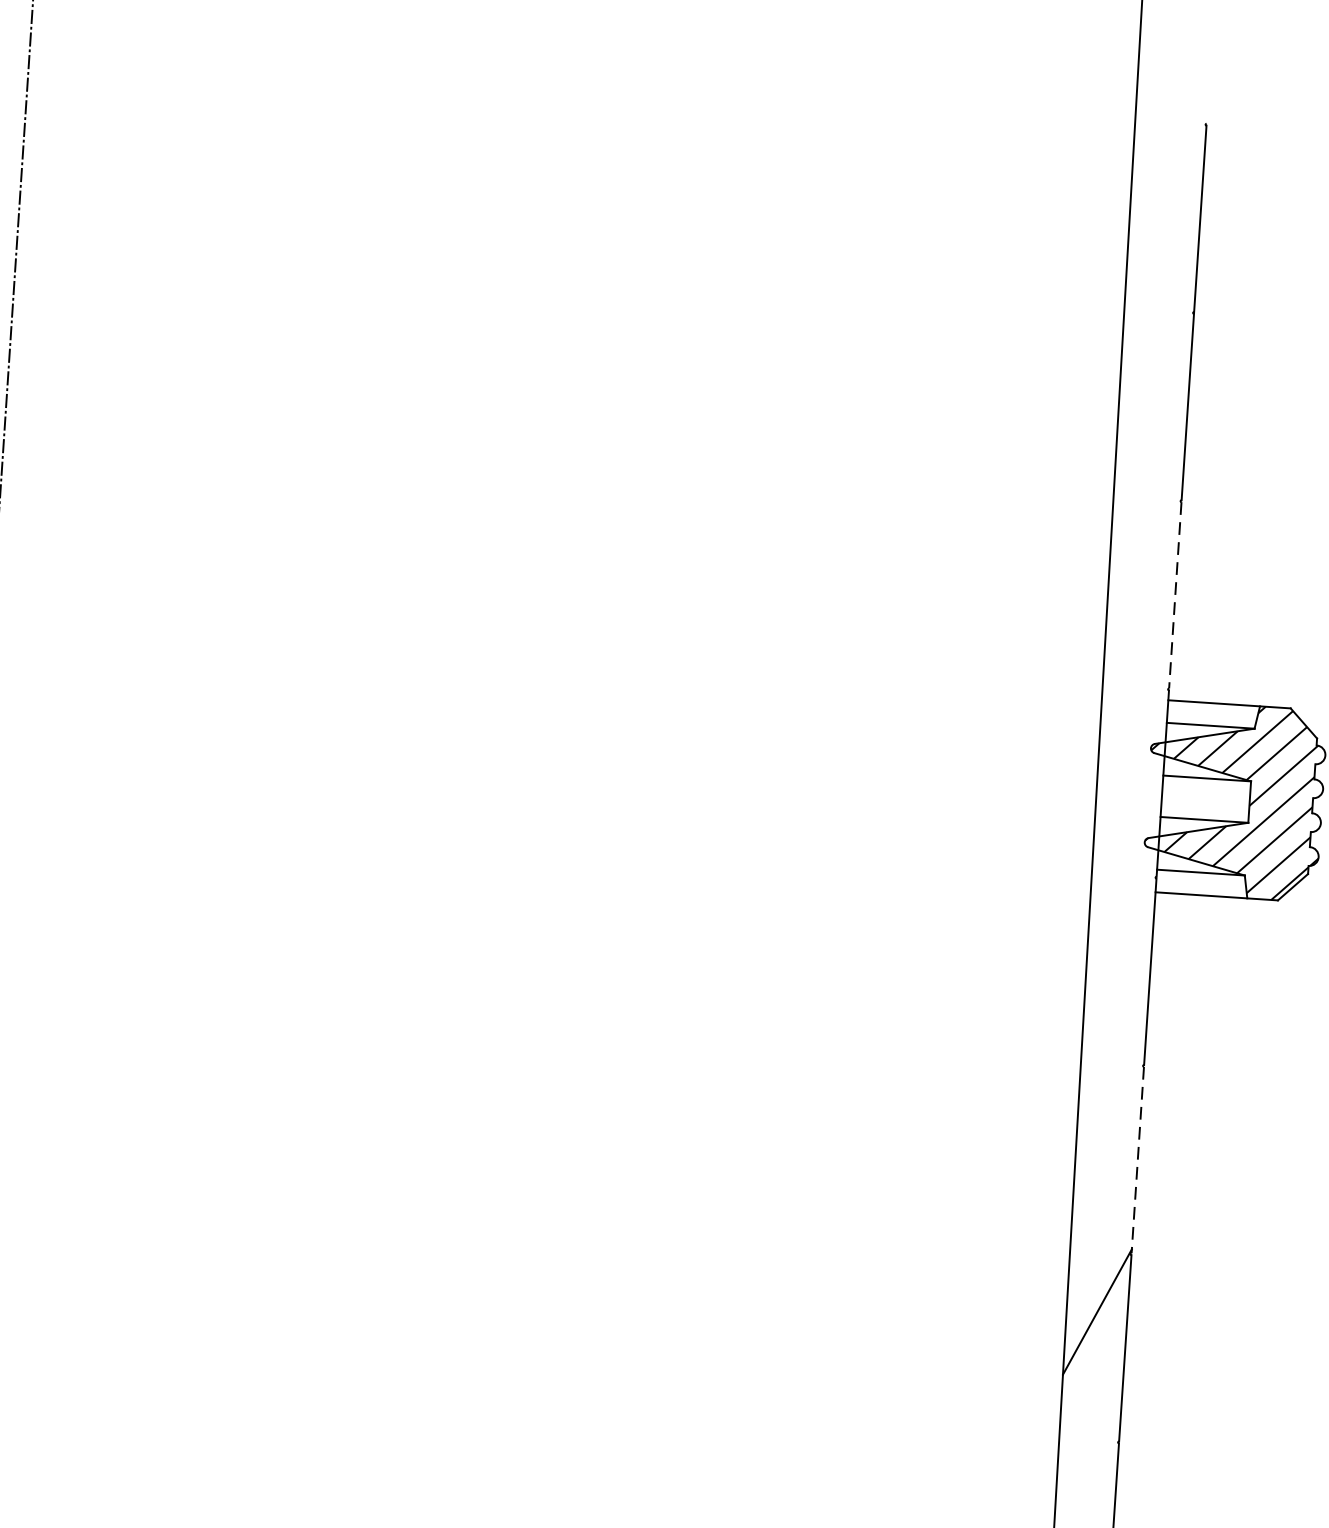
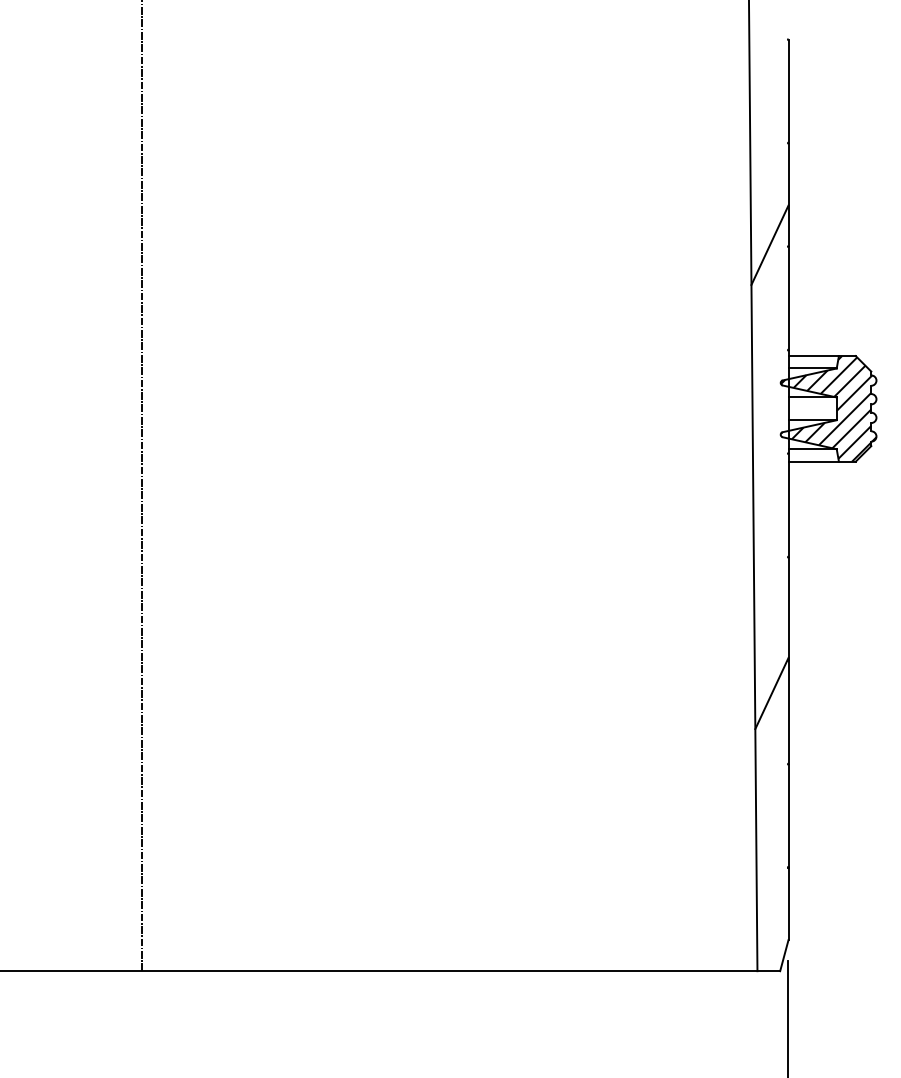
line: (1147, 495) -> (769, 244), added
line: (1175, 595) -> (788, 298), dashed -> solid
line: (1137, 1161) -> (788, 609), dashed -> solid

